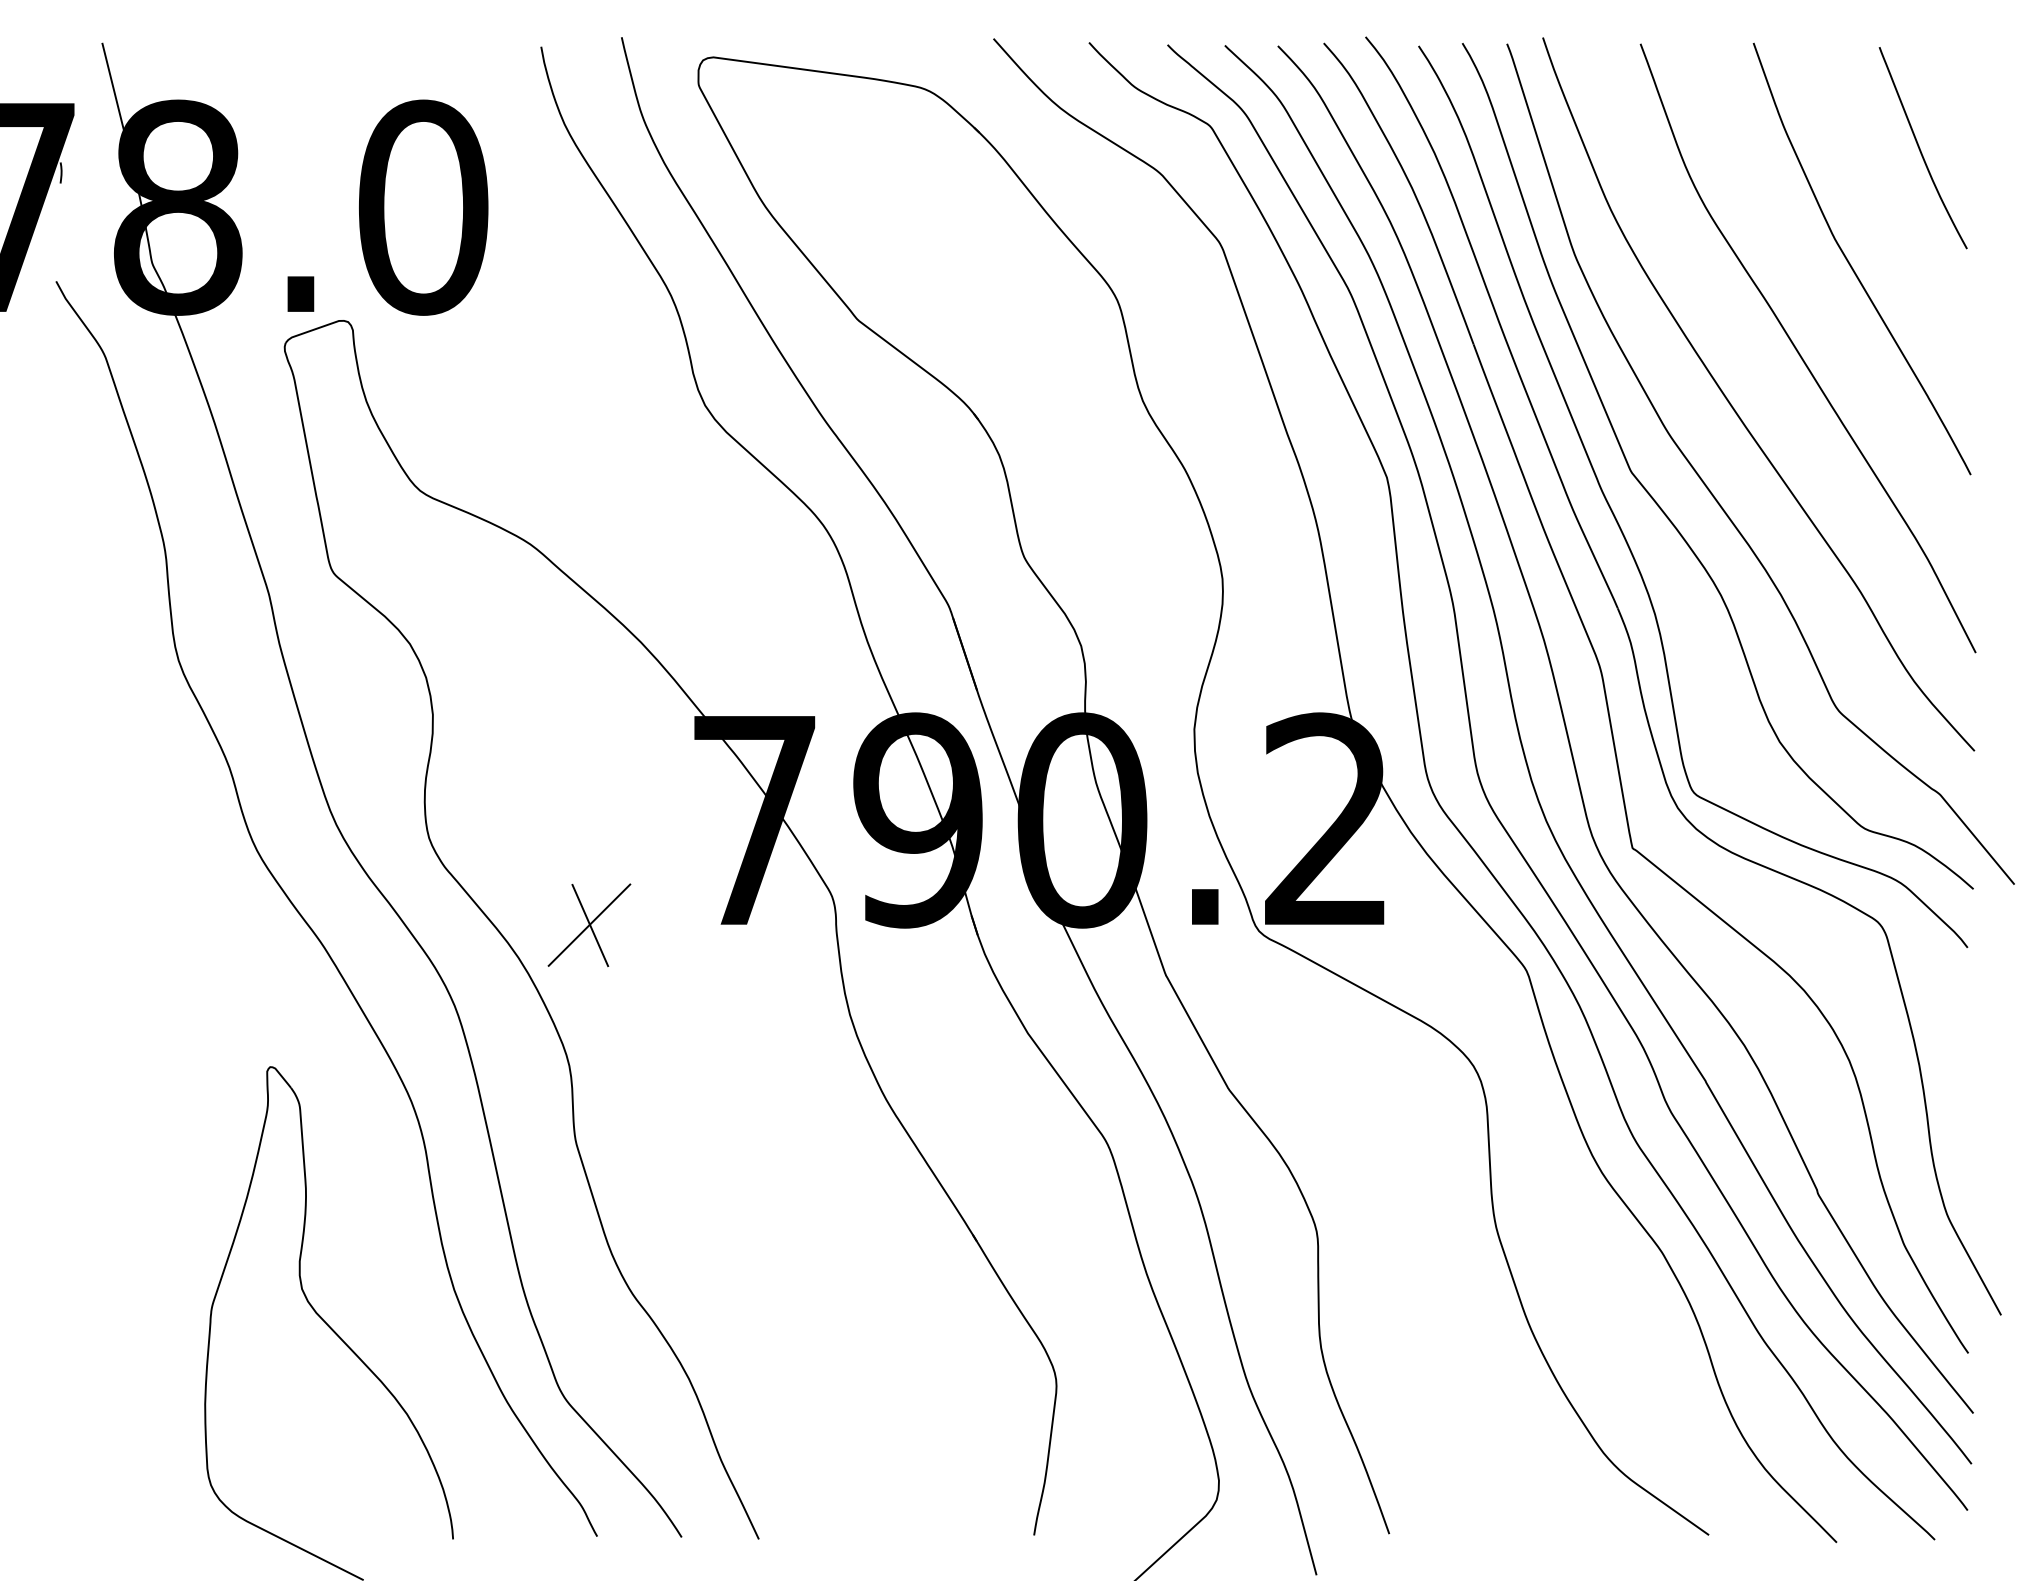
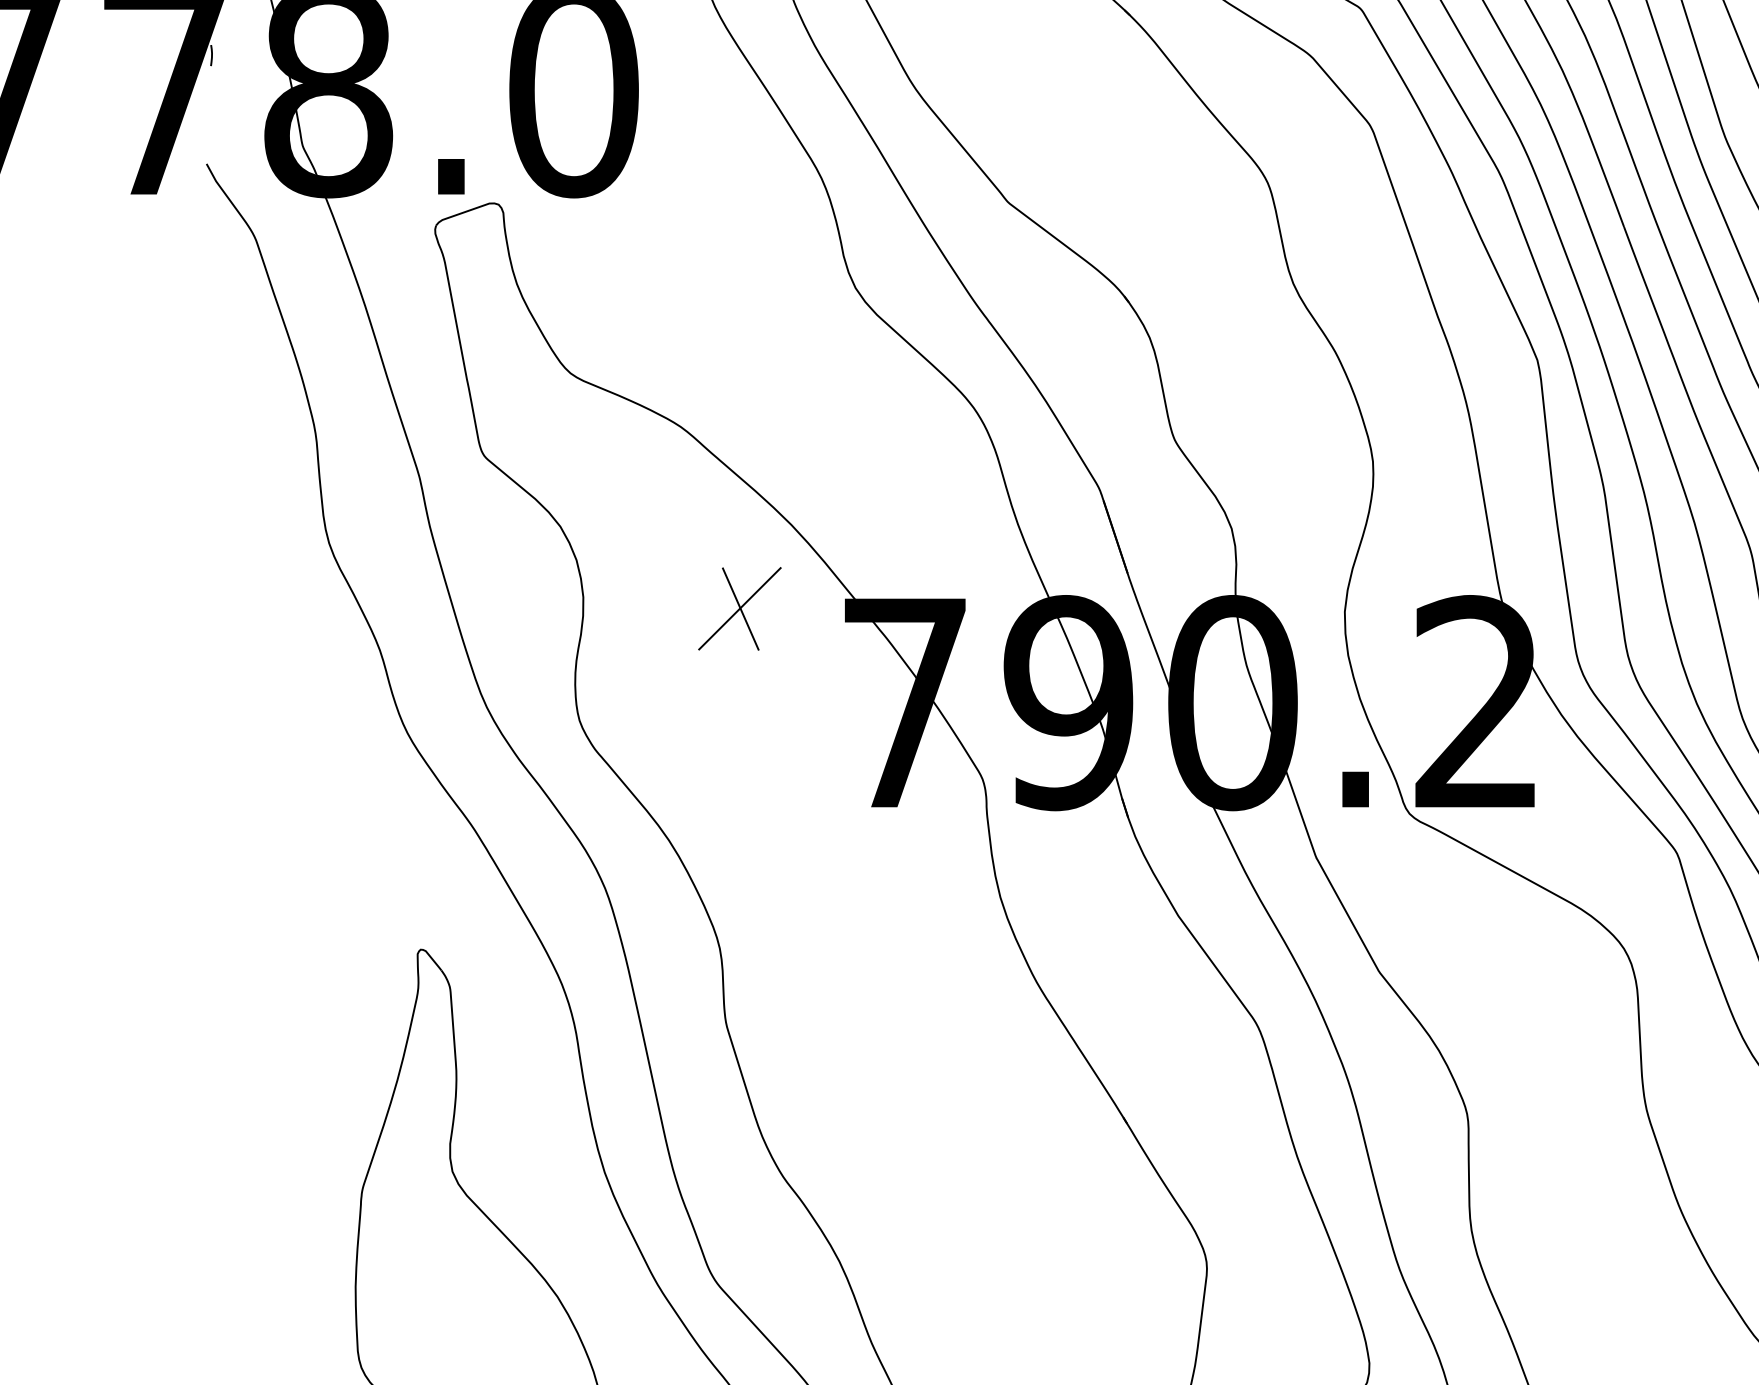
part: (589, 925) -> (739, 609), moved

